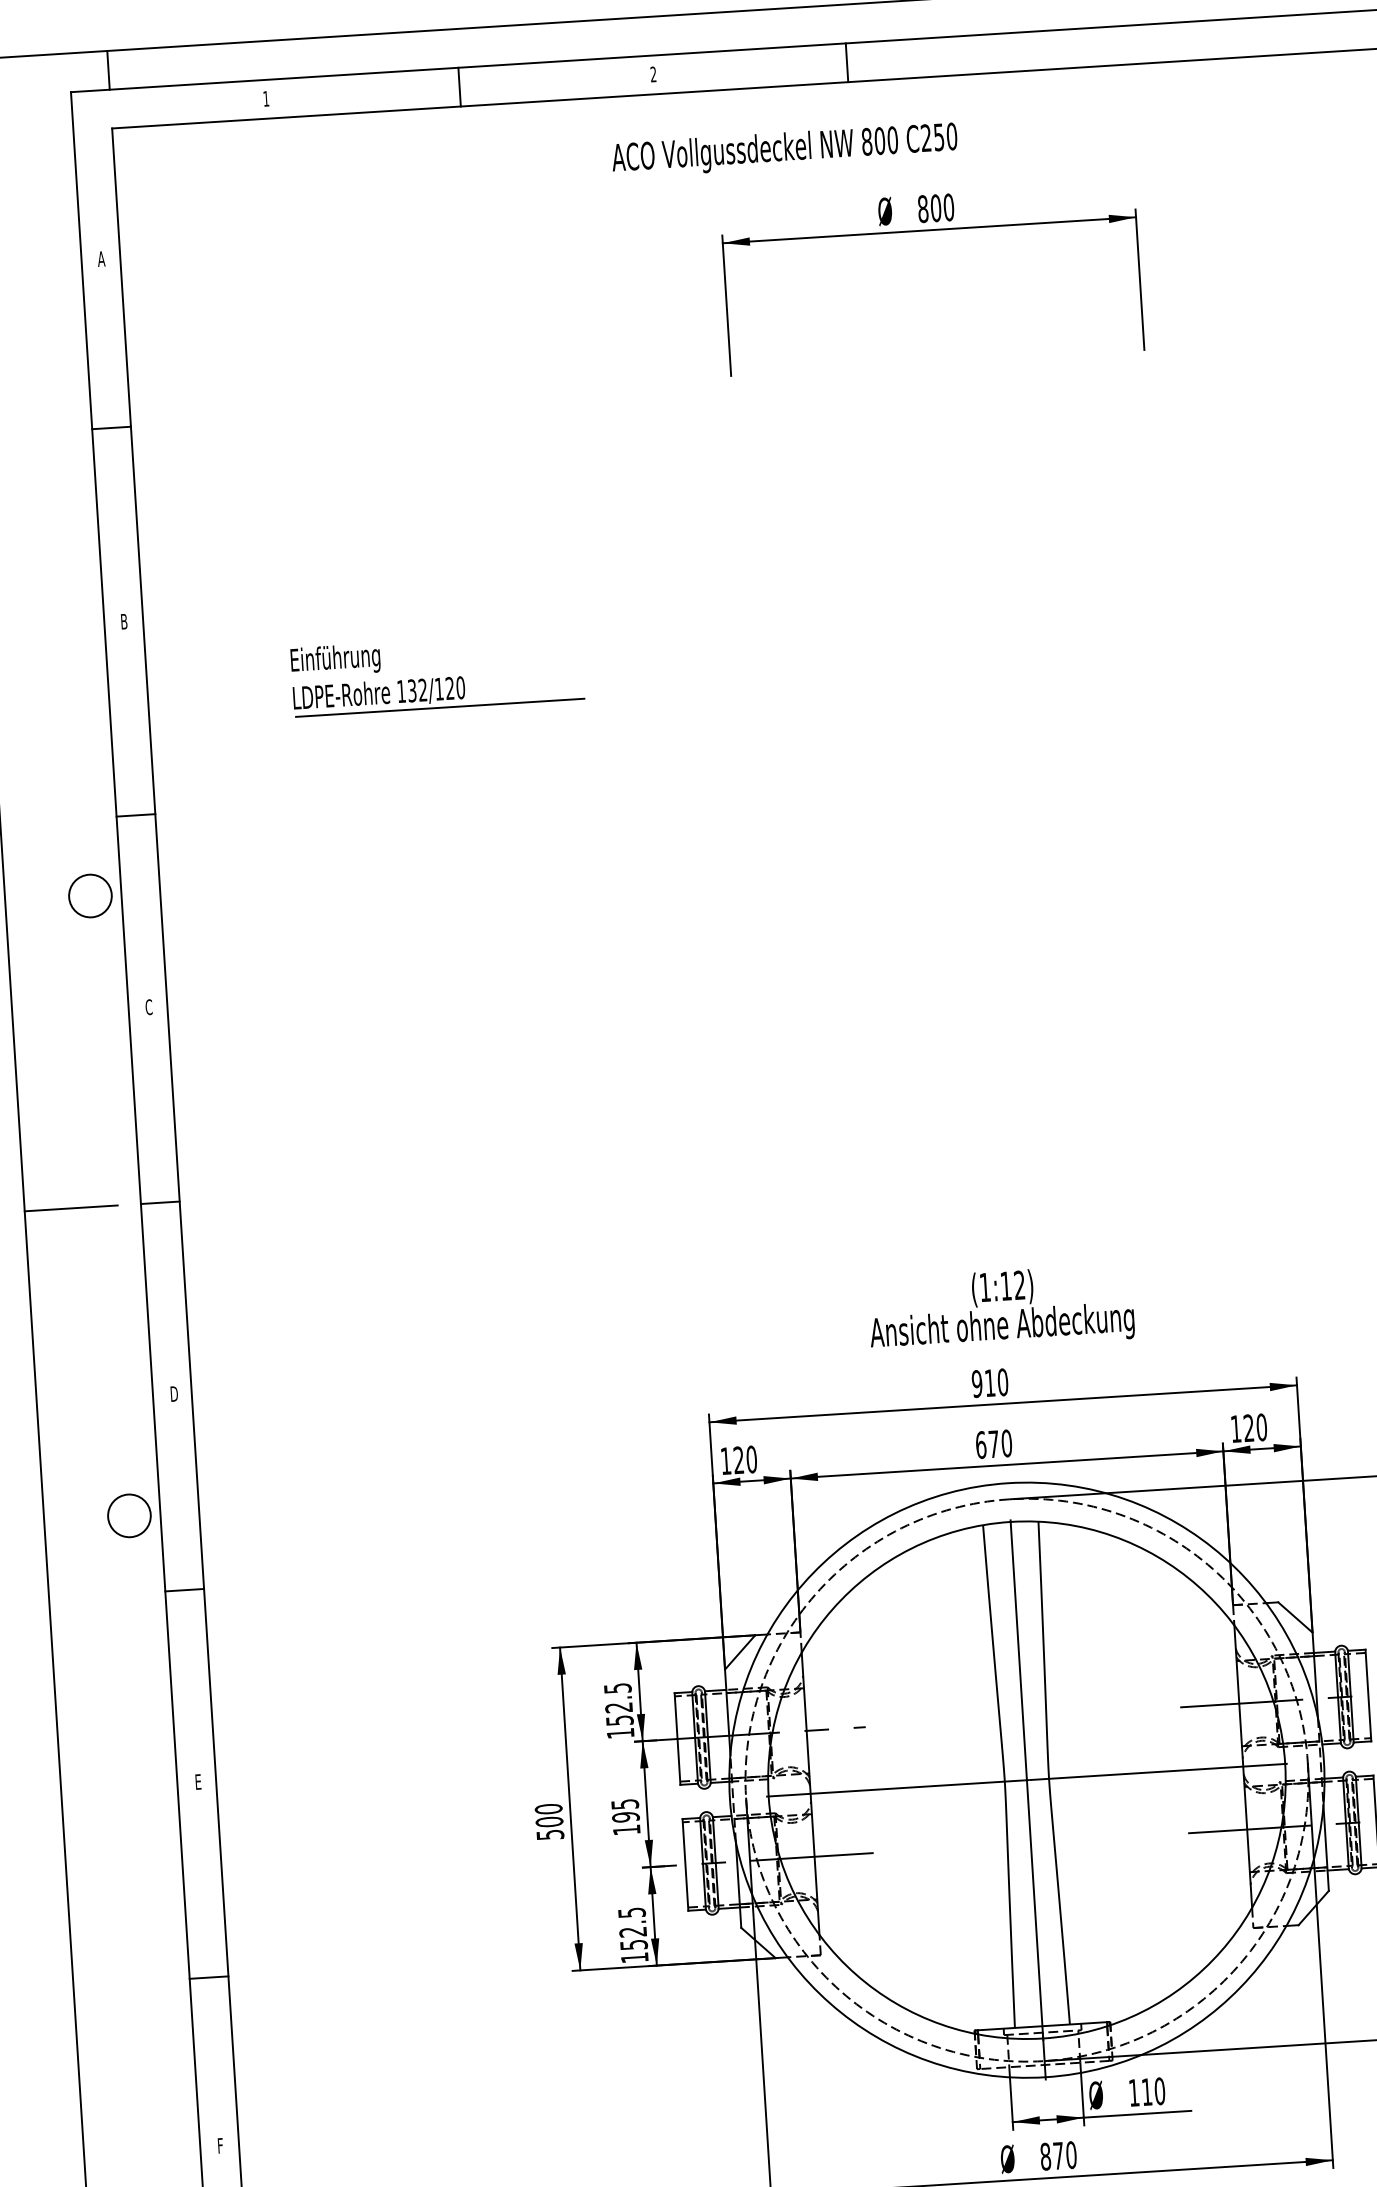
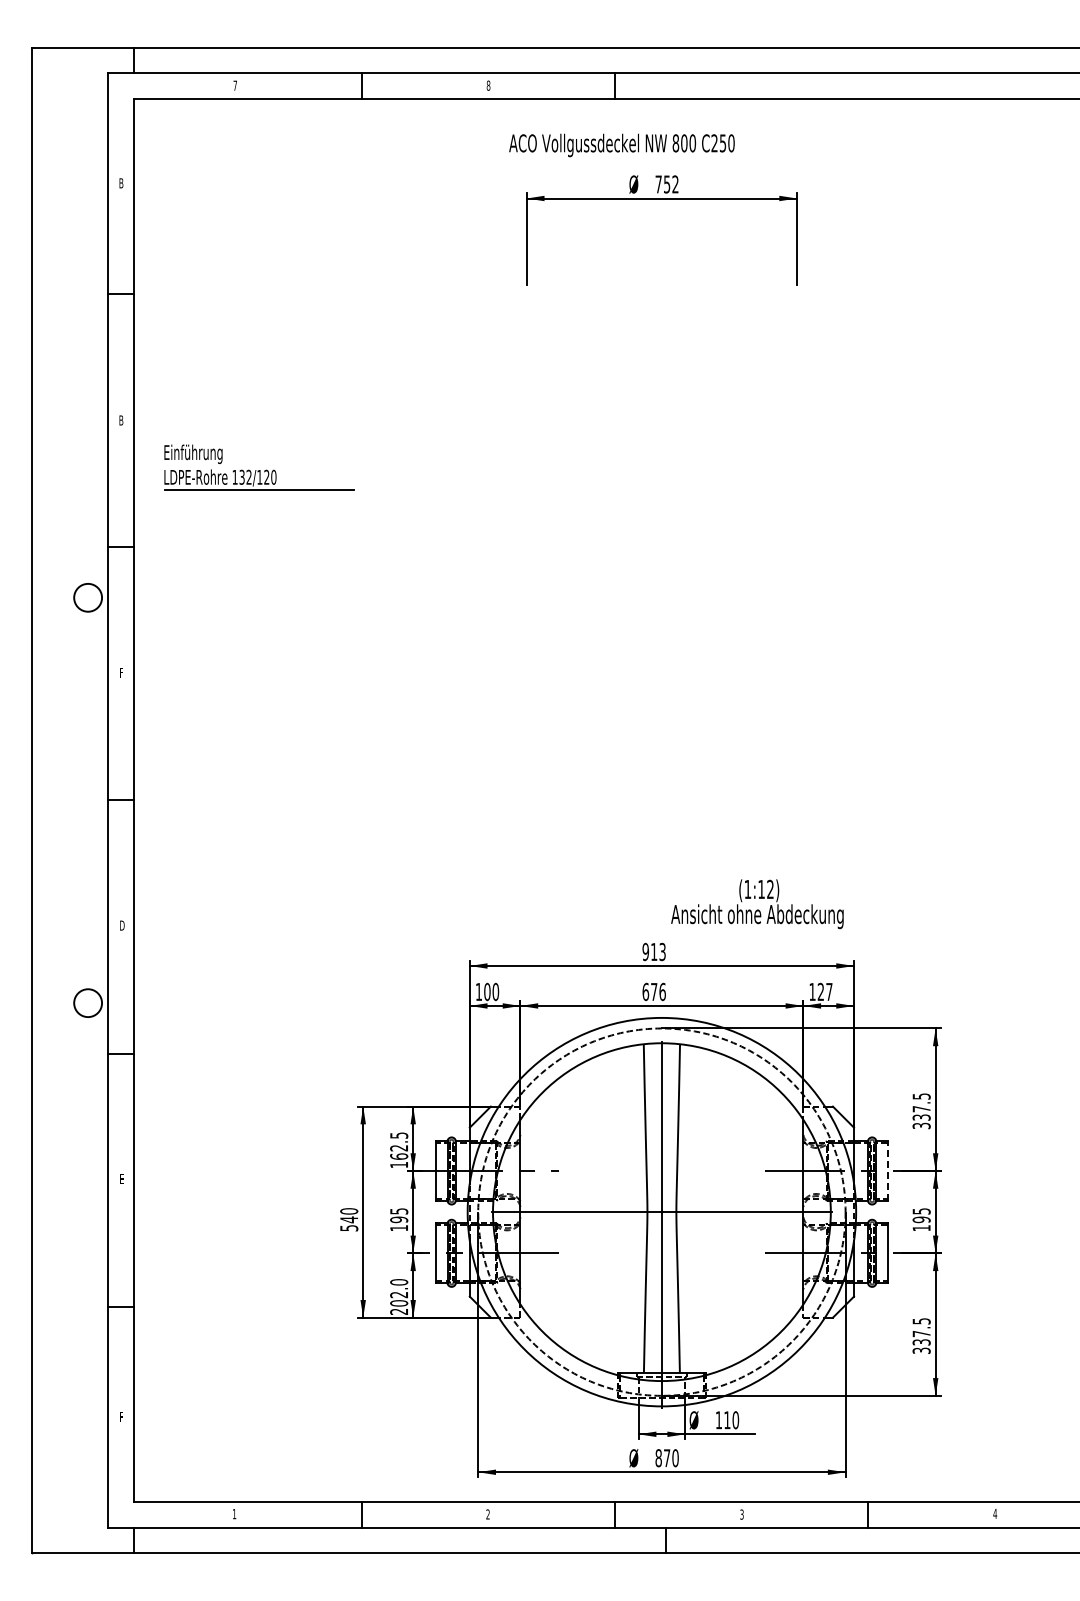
text: (653, 74) -> (488, 85), 2 -> 8
text: (264, 98) -> (234, 85), 1 -> 7
text: (784, 150) -> (621, 145), moved
text: (935, 208) -> (666, 184), 800 -> 752
text: (101, 259) -> (121, 183), A -> B
part: (437, 674) -> (259, 467), moved
text: (148, 1007) -> (121, 672), C -> F
line: (70, 1208) -> (62, 800), removed
text: (1001, 1309) -> (757, 904), moved
text: (1002, 1383) -> (662, 952), 910 -> 913
text: (1261, 1426) -> (829, 991), 120 -> 127
text: (1006, 1442) -> (662, 991), 670 -> 676
text: (739, 1461) -> (487, 992), 120 -> 100
line: (1367, 1694) -> (887, 1170), solid -> dashed
text: (620, 1720) -> (399, 1156), 152.5 -> 162.5
text: (549, 1821) -> (349, 1219), 500 -> 540
text: (633, 1934) -> (399, 1296), 152.5 -> 202.0

